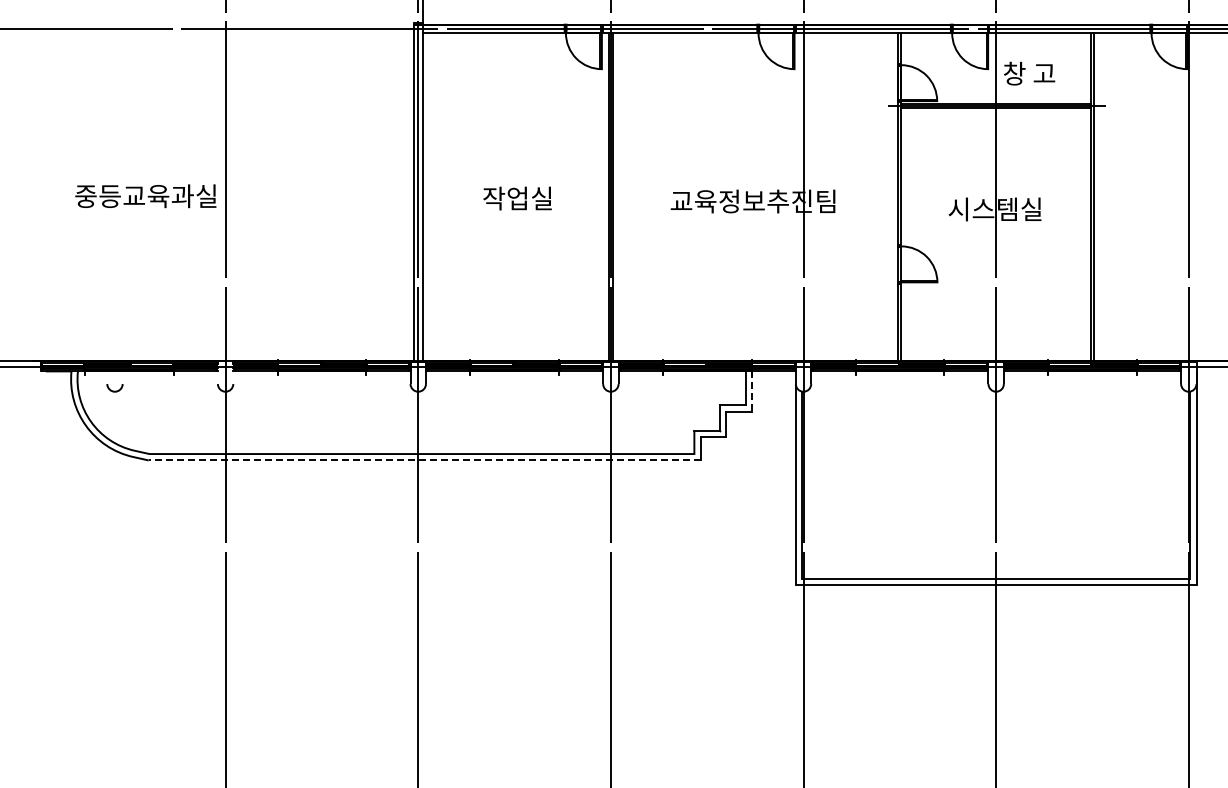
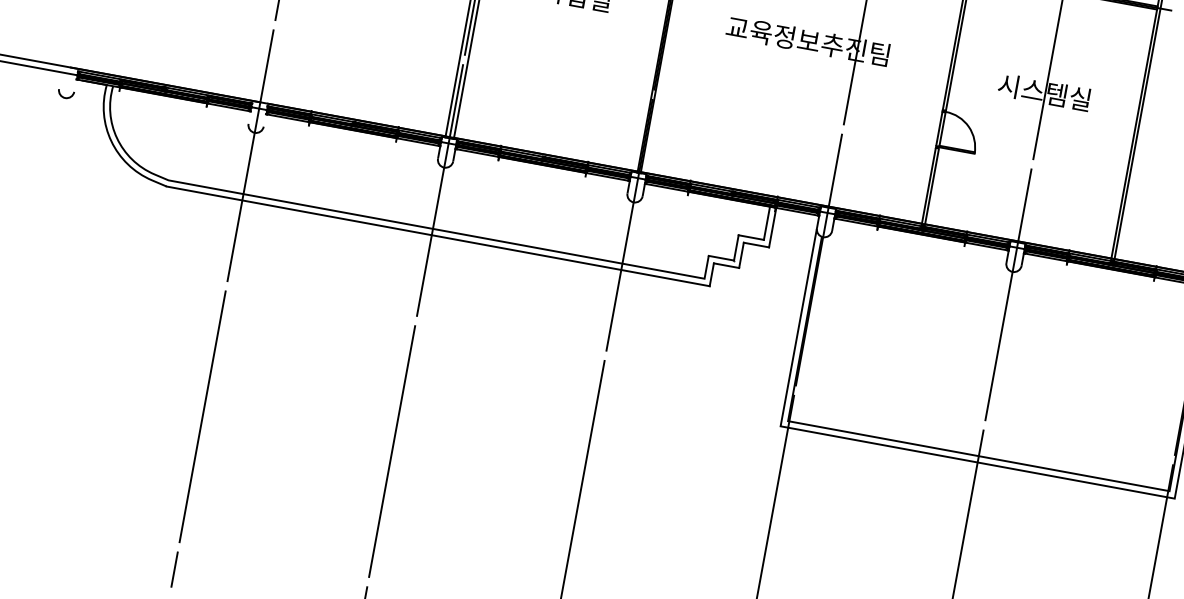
arc: (114, 390) -> (65, 96), moved
line: (752, 391) -> (773, 227), dashed -> solid
line: (424, 460) -> (437, 236), dashed -> solid

